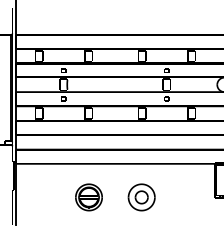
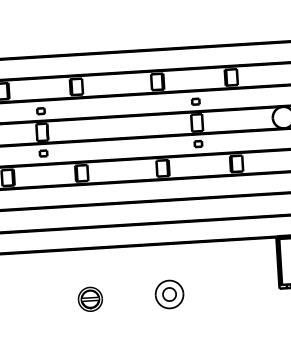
part: (88, 197) -> (89, 299), size x0.6
part: (141, 197) -> (169, 294), size x0.7

